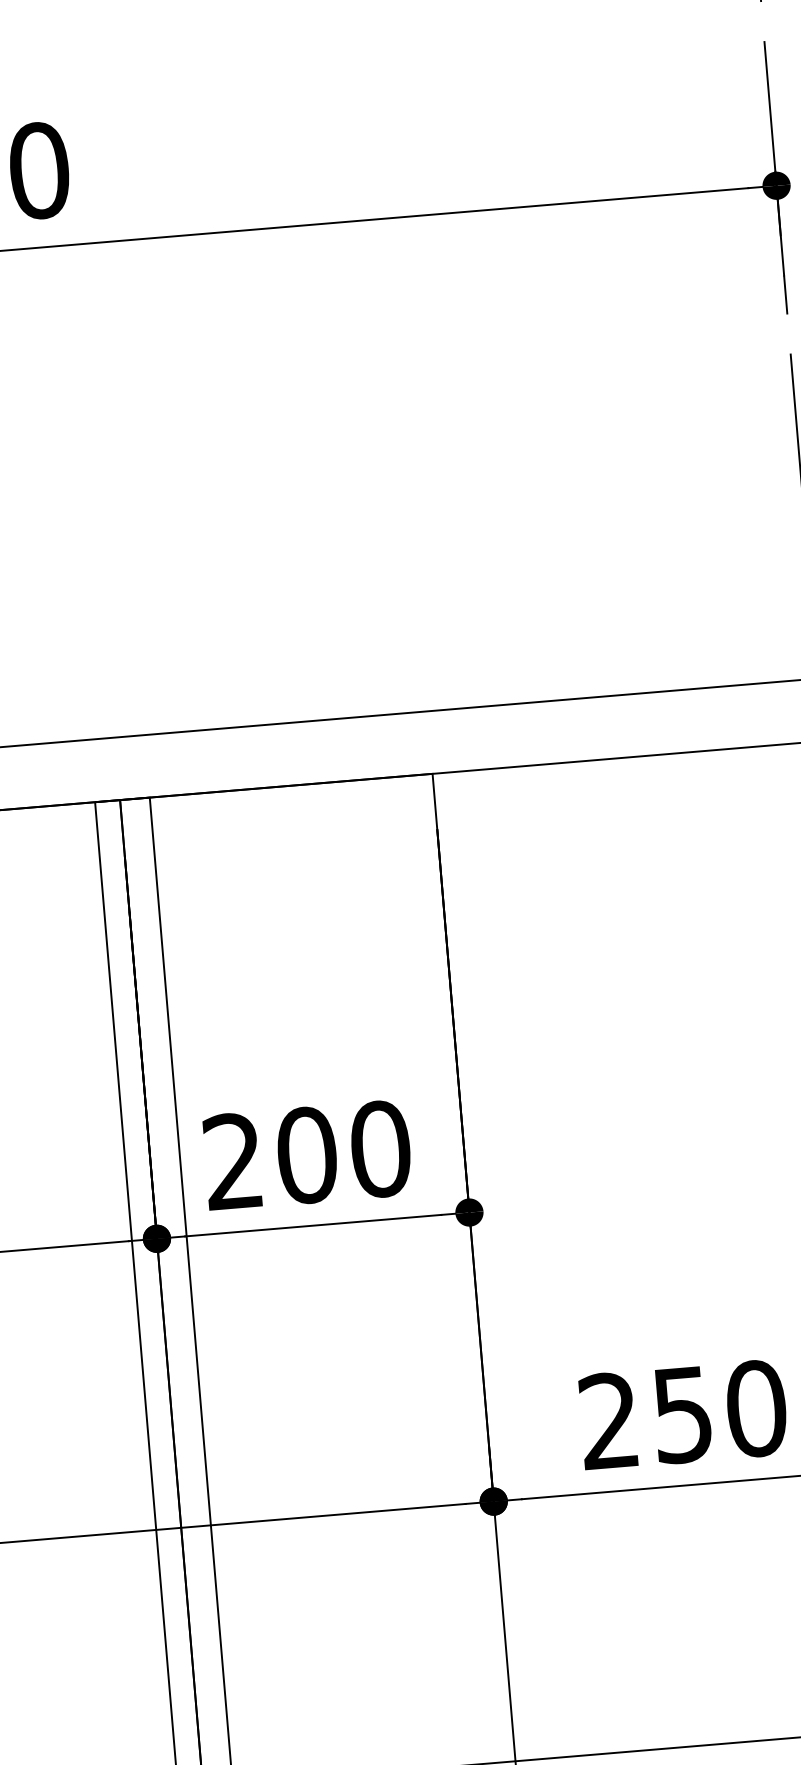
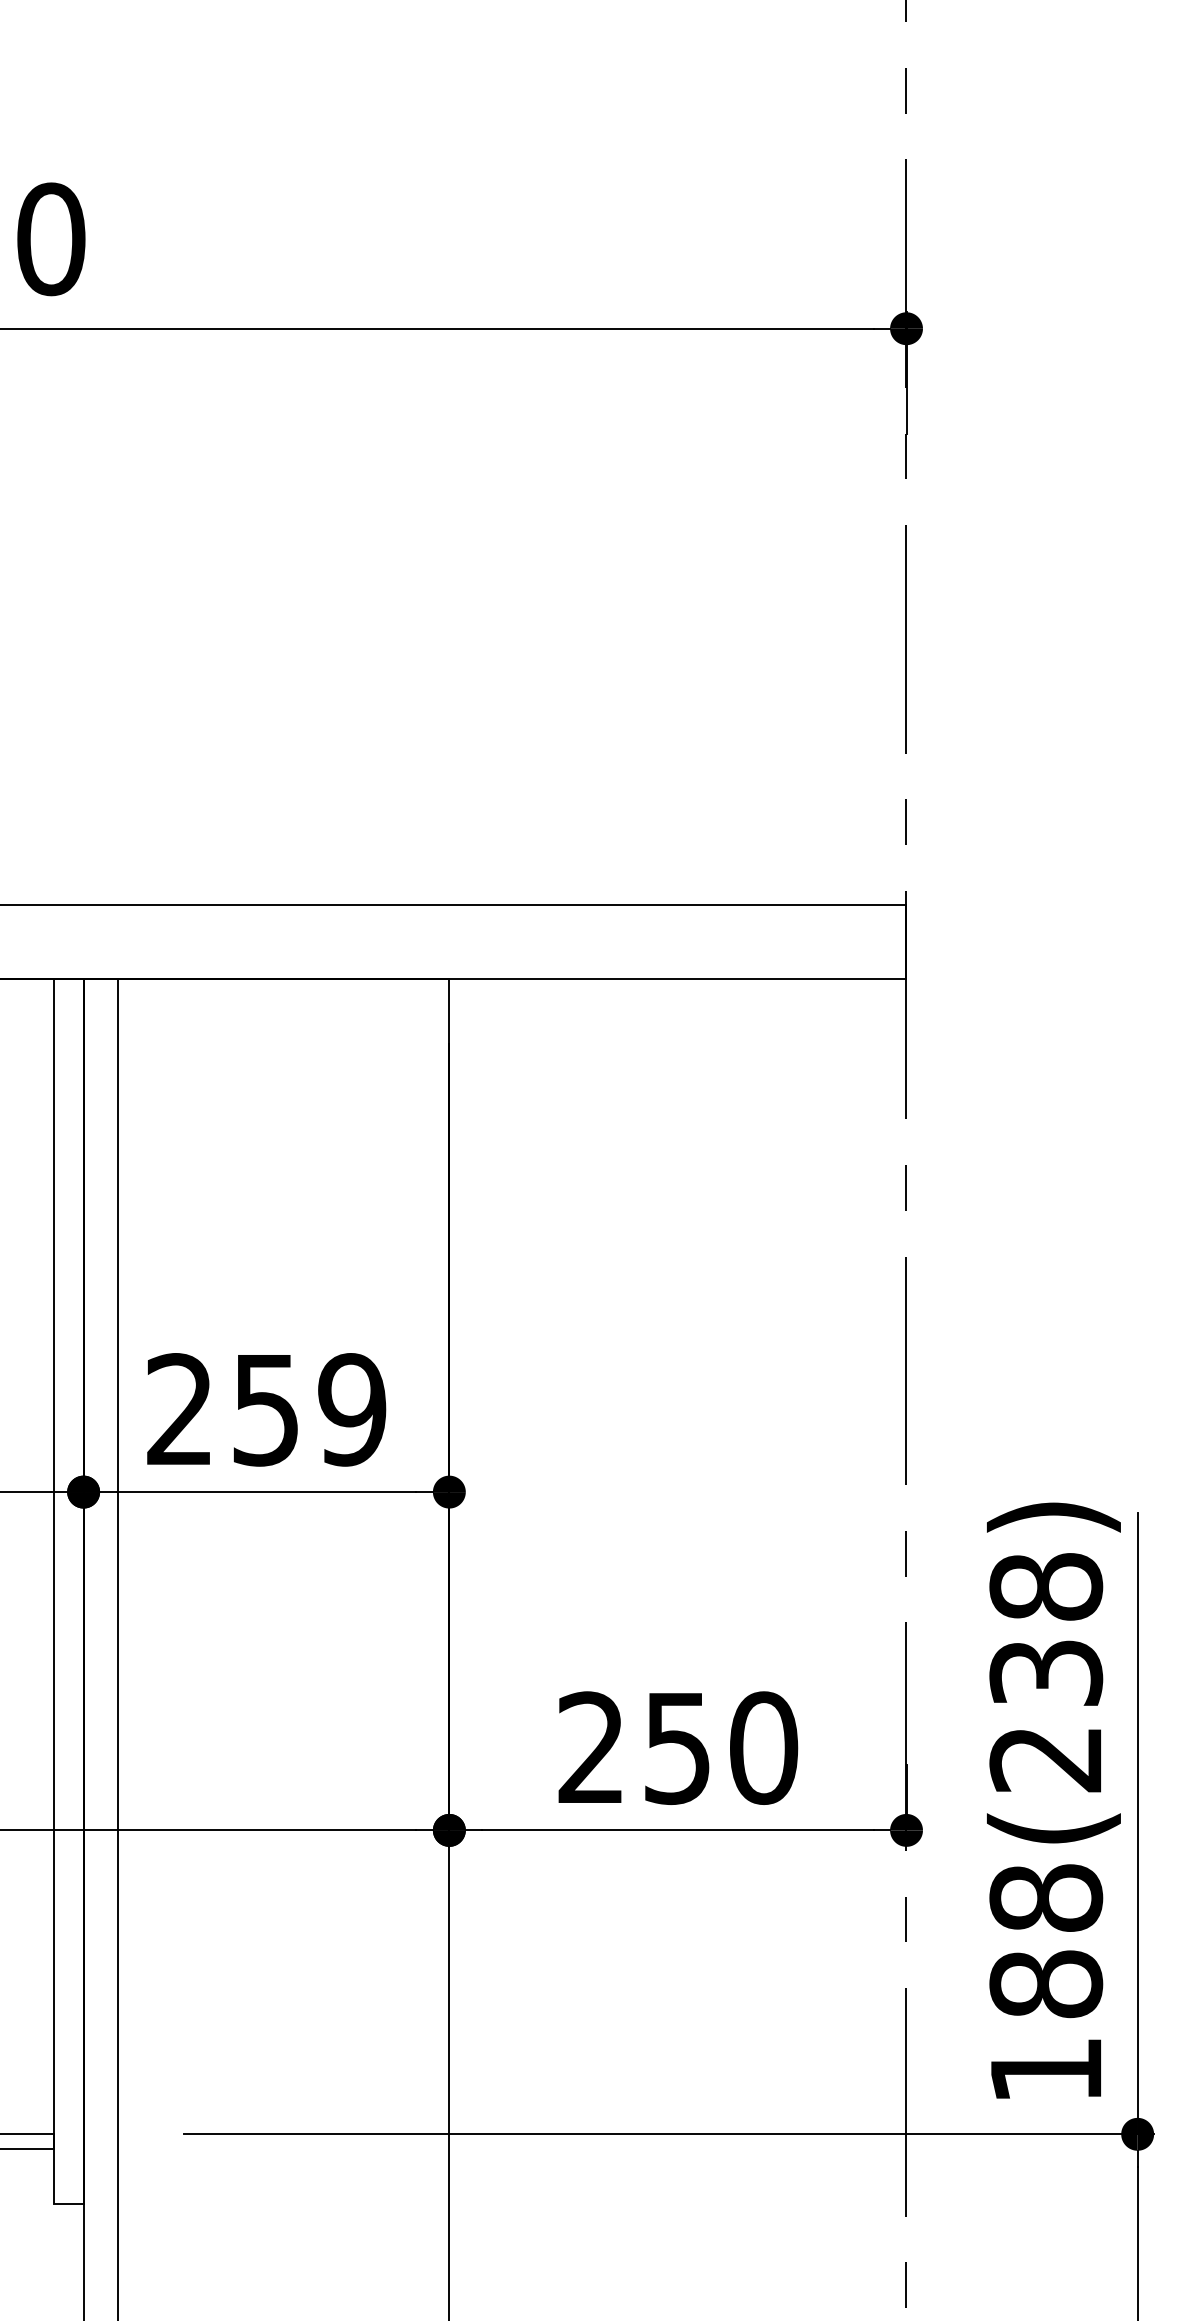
text: (344, 1152) -> (309, 1409), 200 -> 259

